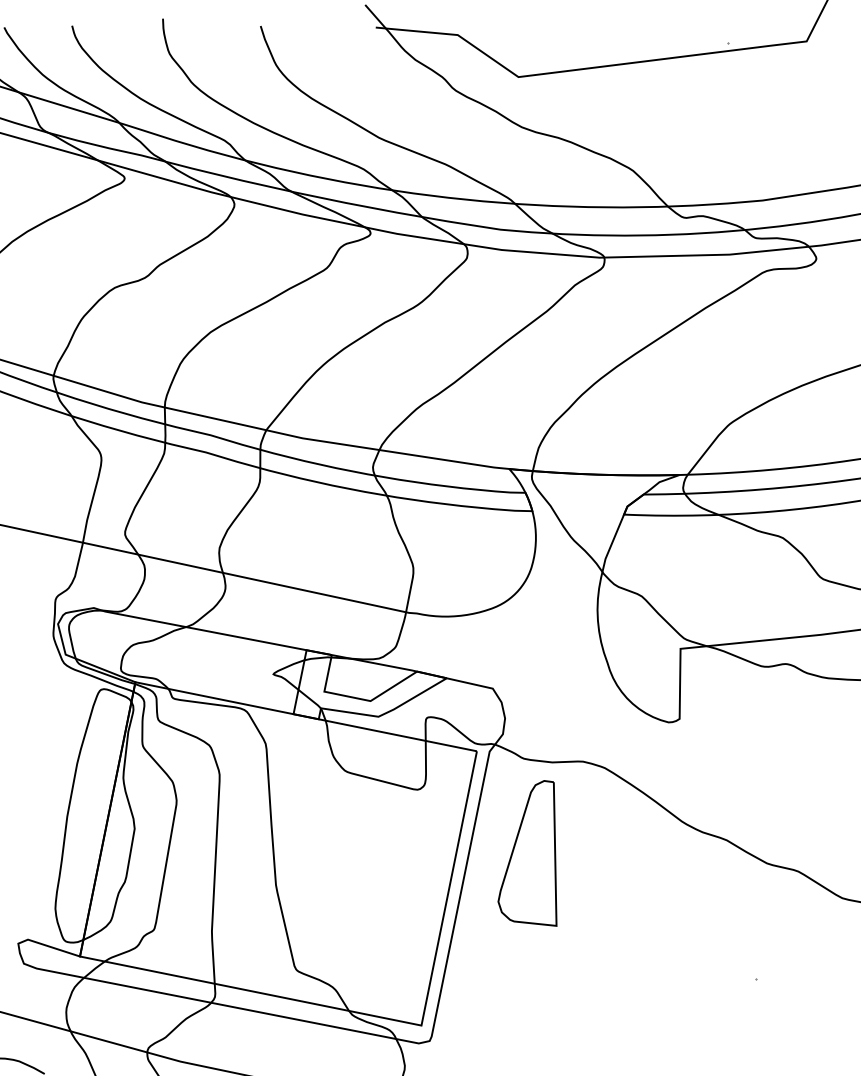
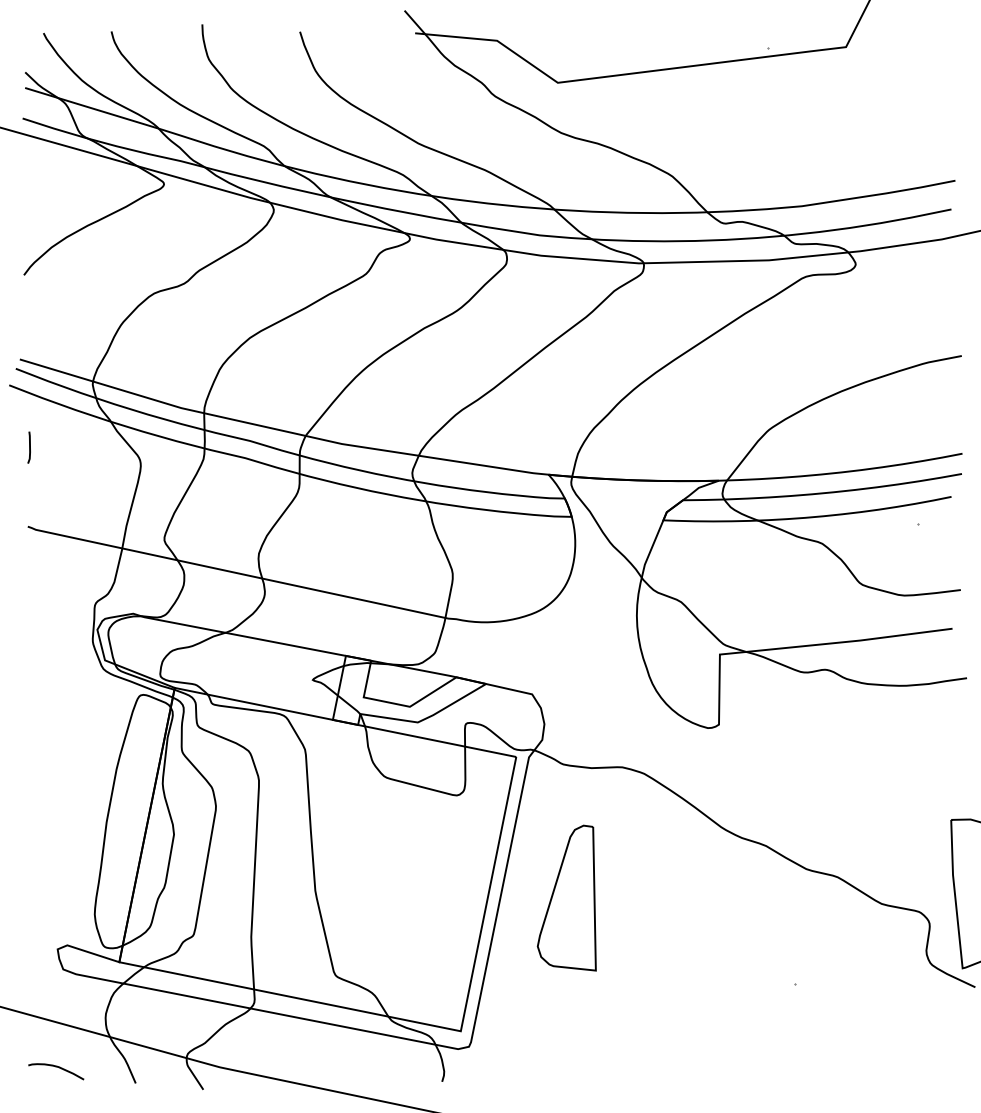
part: (527, 852) -> (566, 897), moved

